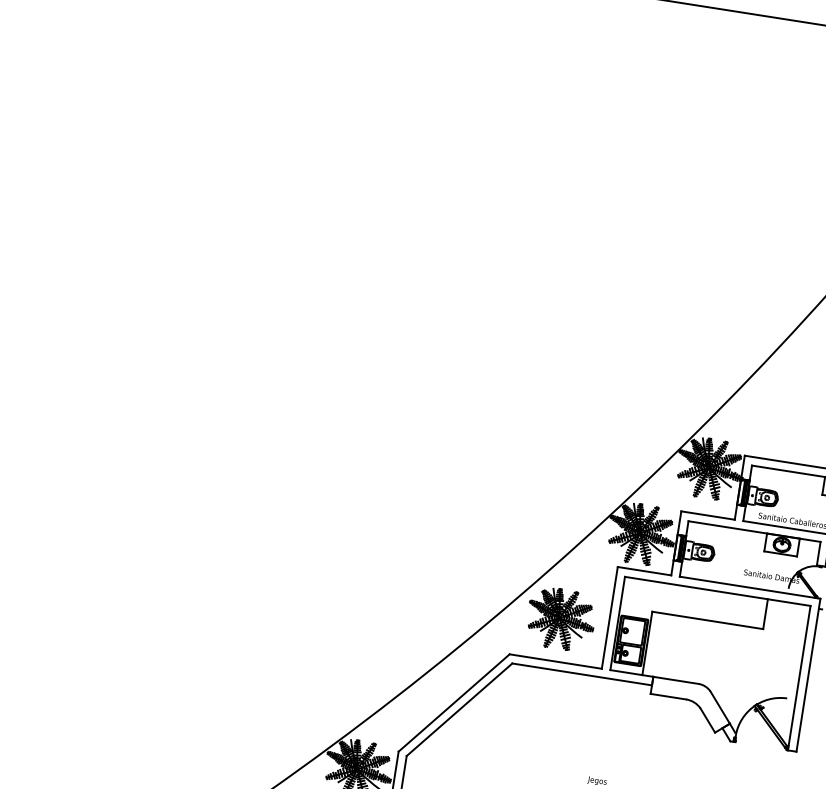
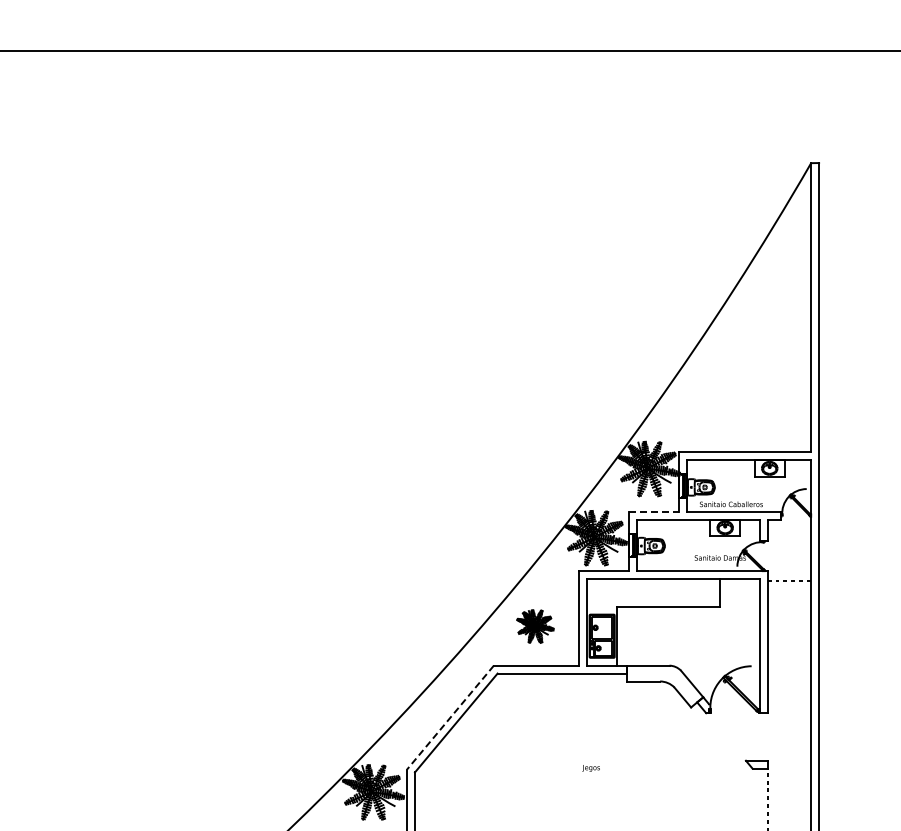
line: (707, 515) -> (653, 511), solid -> dashed
part: (561, 619) -> (535, 626), size x0.6
line: (454, 702) -> (450, 717), solid -> dashed

